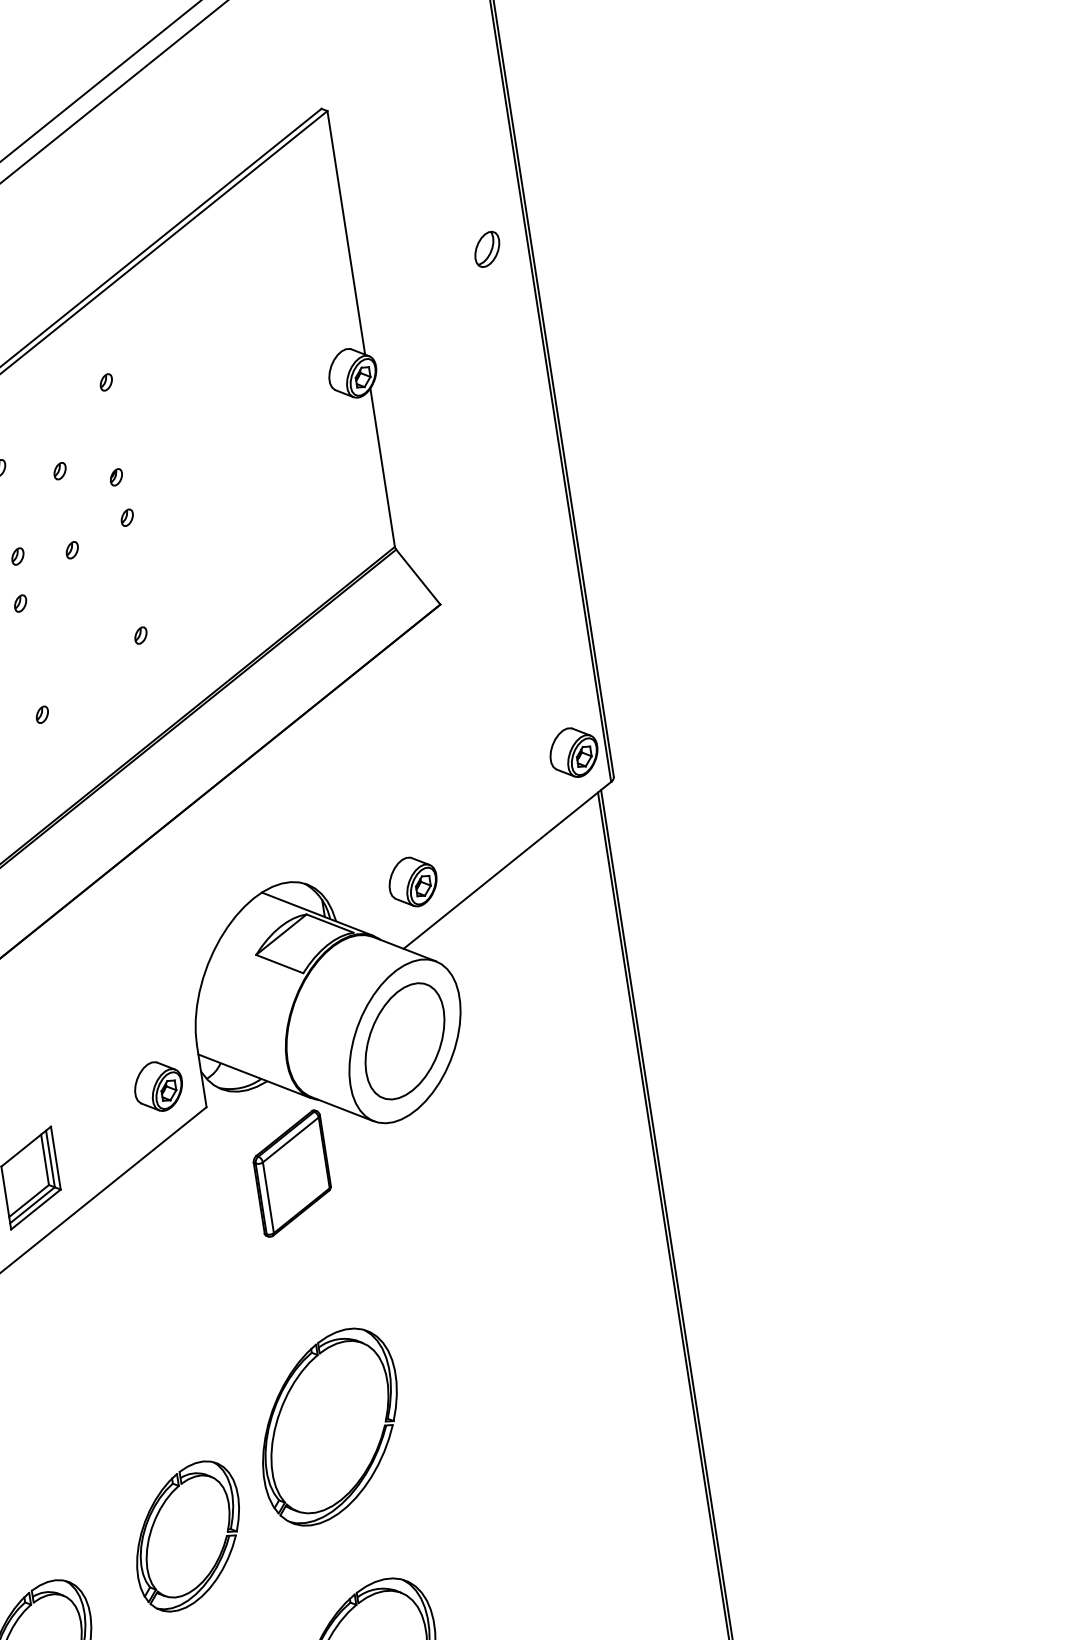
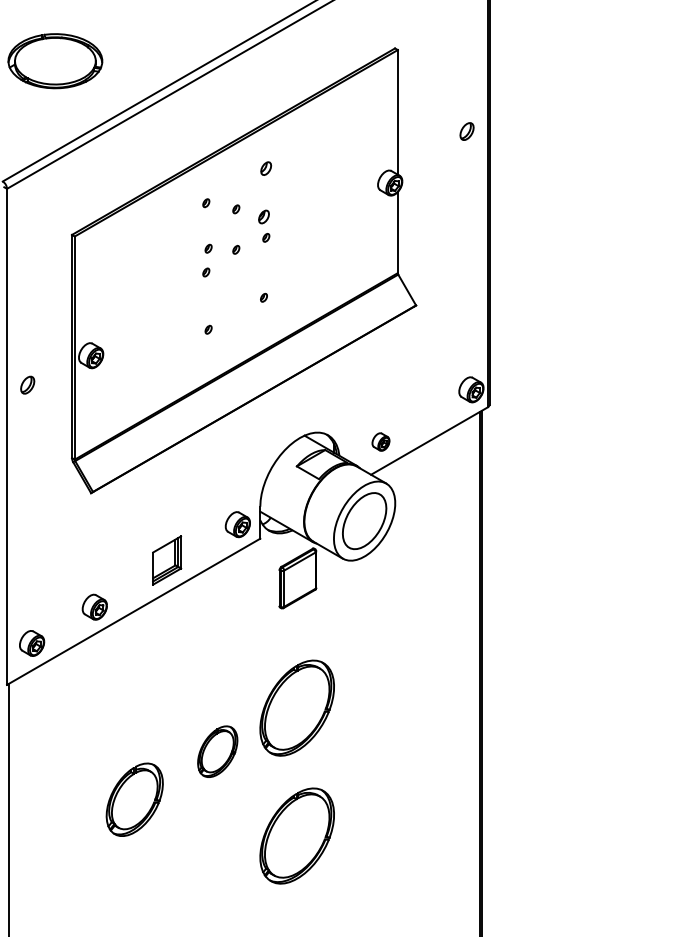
part: (106, 382) -> (266, 168), size x1.6
part: (115, 476) -> (263, 216), size x1.6
part: (411, 881) -> (380, 441), size x0.7
part: (187, 1535) -> (217, 751), size x0.7

